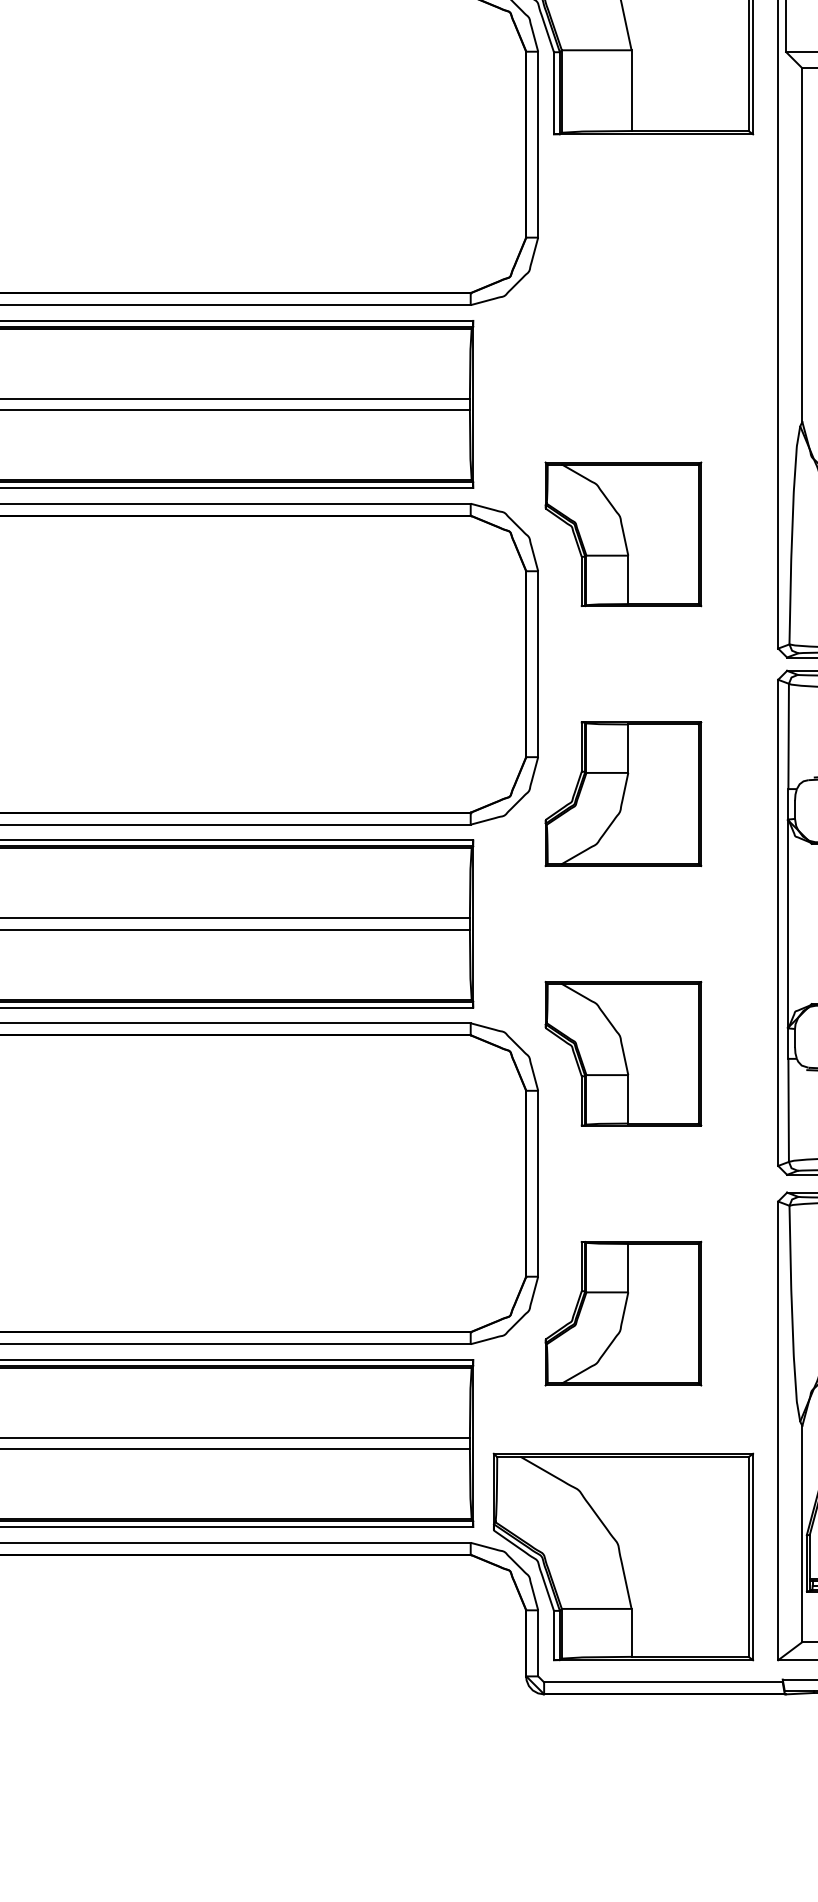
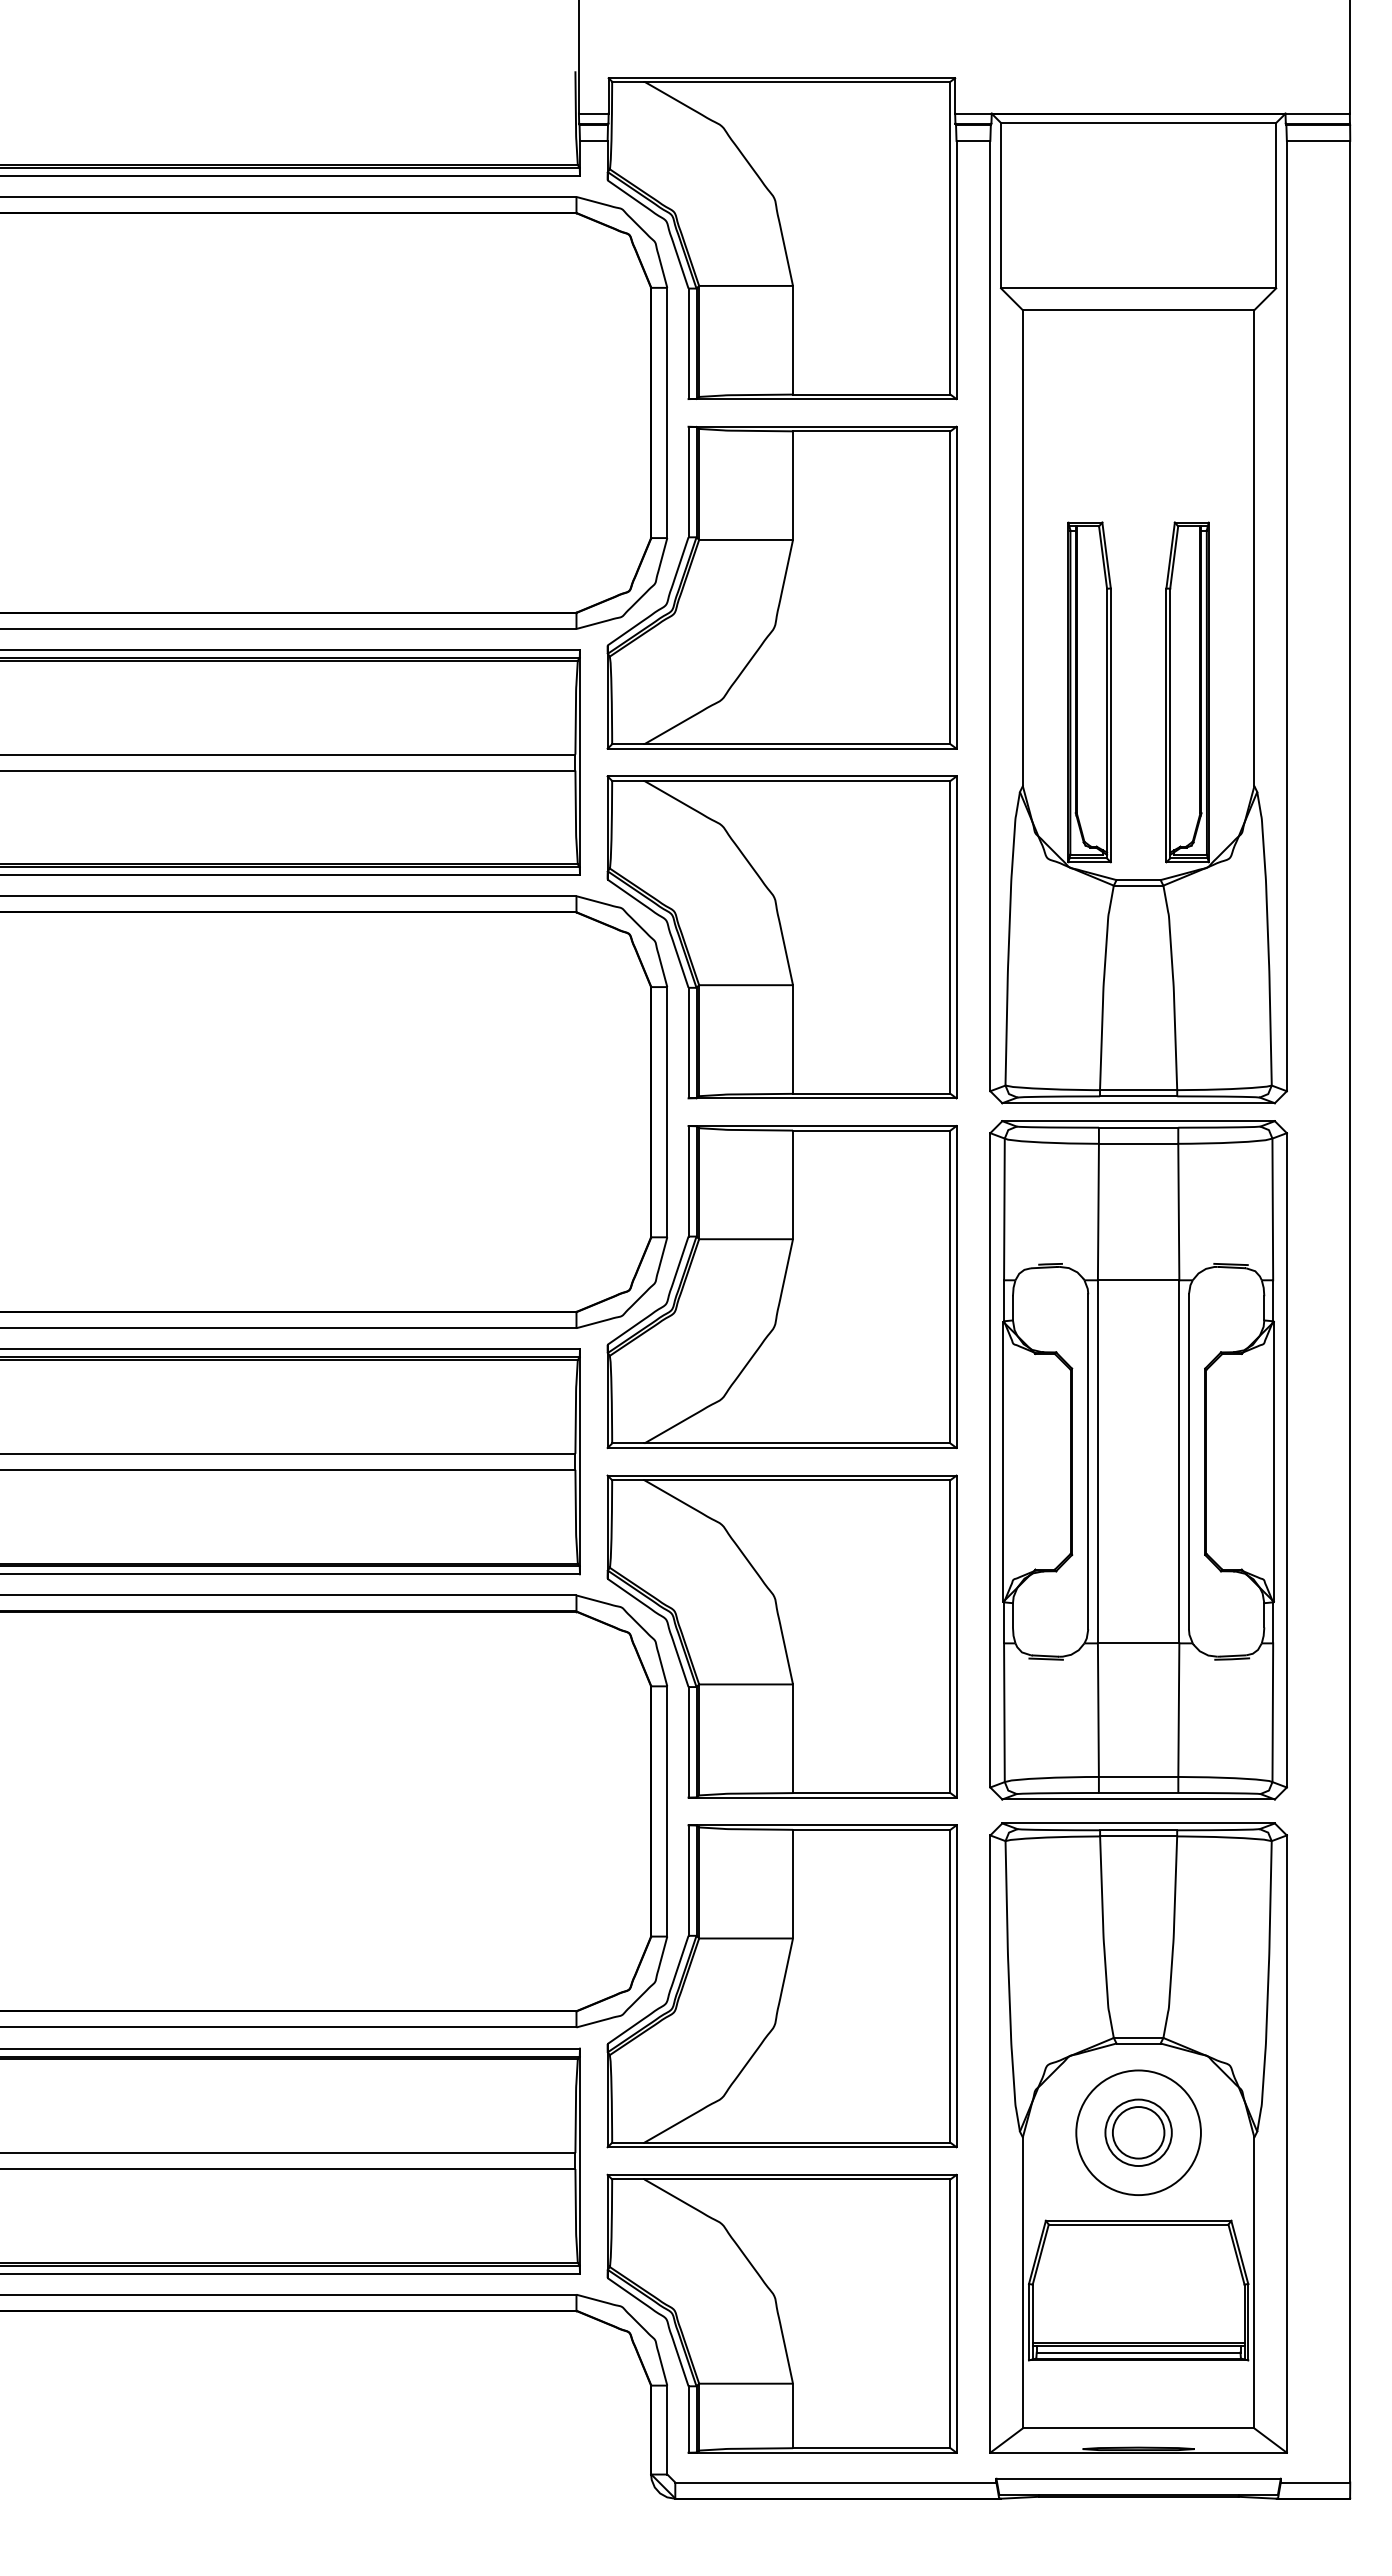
part: (623, 274) -> (781, 587), added
part: (623, 534) -> (781, 937), size x1.67
part: (623, 794) -> (781, 1287), size x1.67
part: (623, 1053) -> (781, 1636), size x1.67
part: (623, 1313) -> (781, 1986), size x1.67

